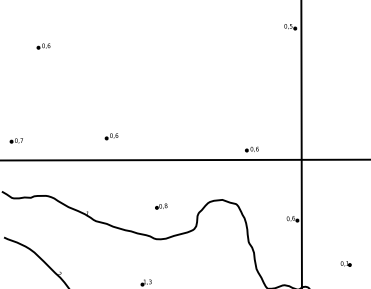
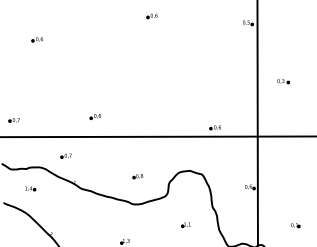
part: (177, 19) -> (151, 16), added
part: (331, 95) -> (283, 81), added
part: (76, 182) -> (65, 155), added
part: (35, 220) -> (30, 188), added
part: (217, 263) -> (185, 225), added

